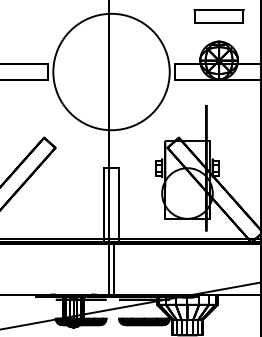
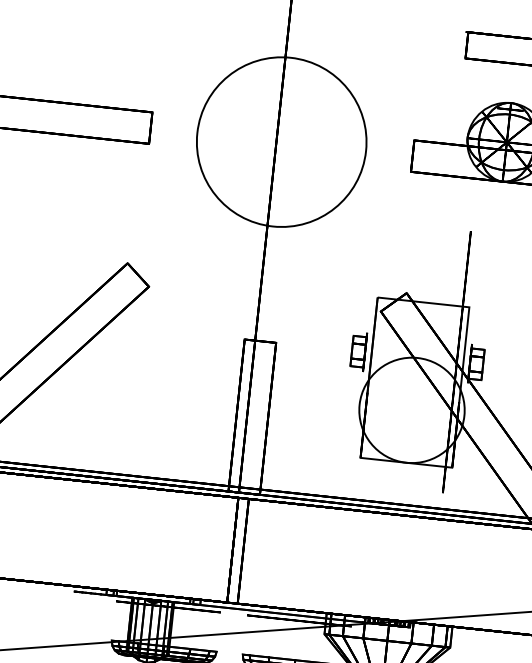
circle: (111, 71) -> (281, 141), size x0.7

